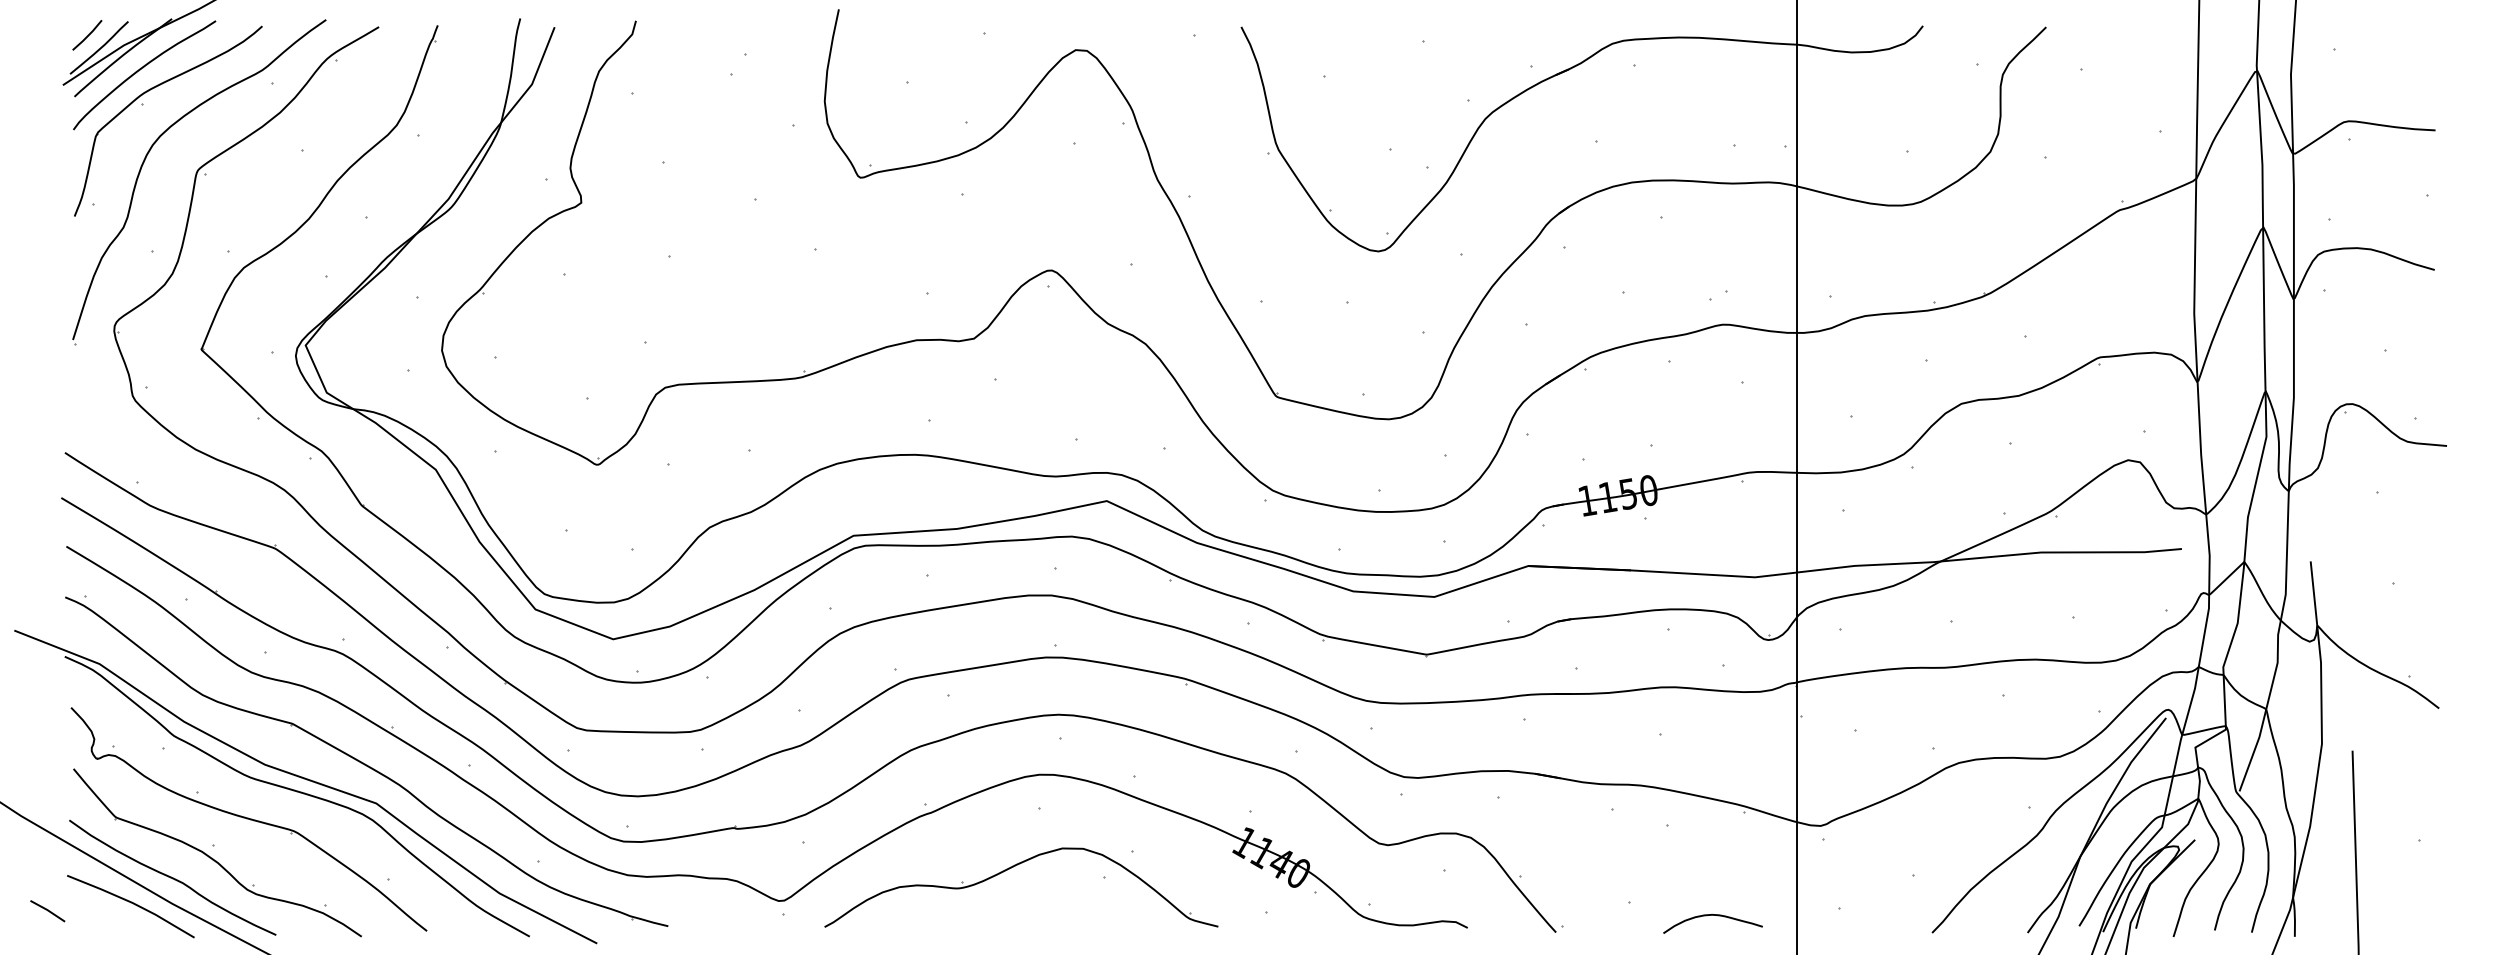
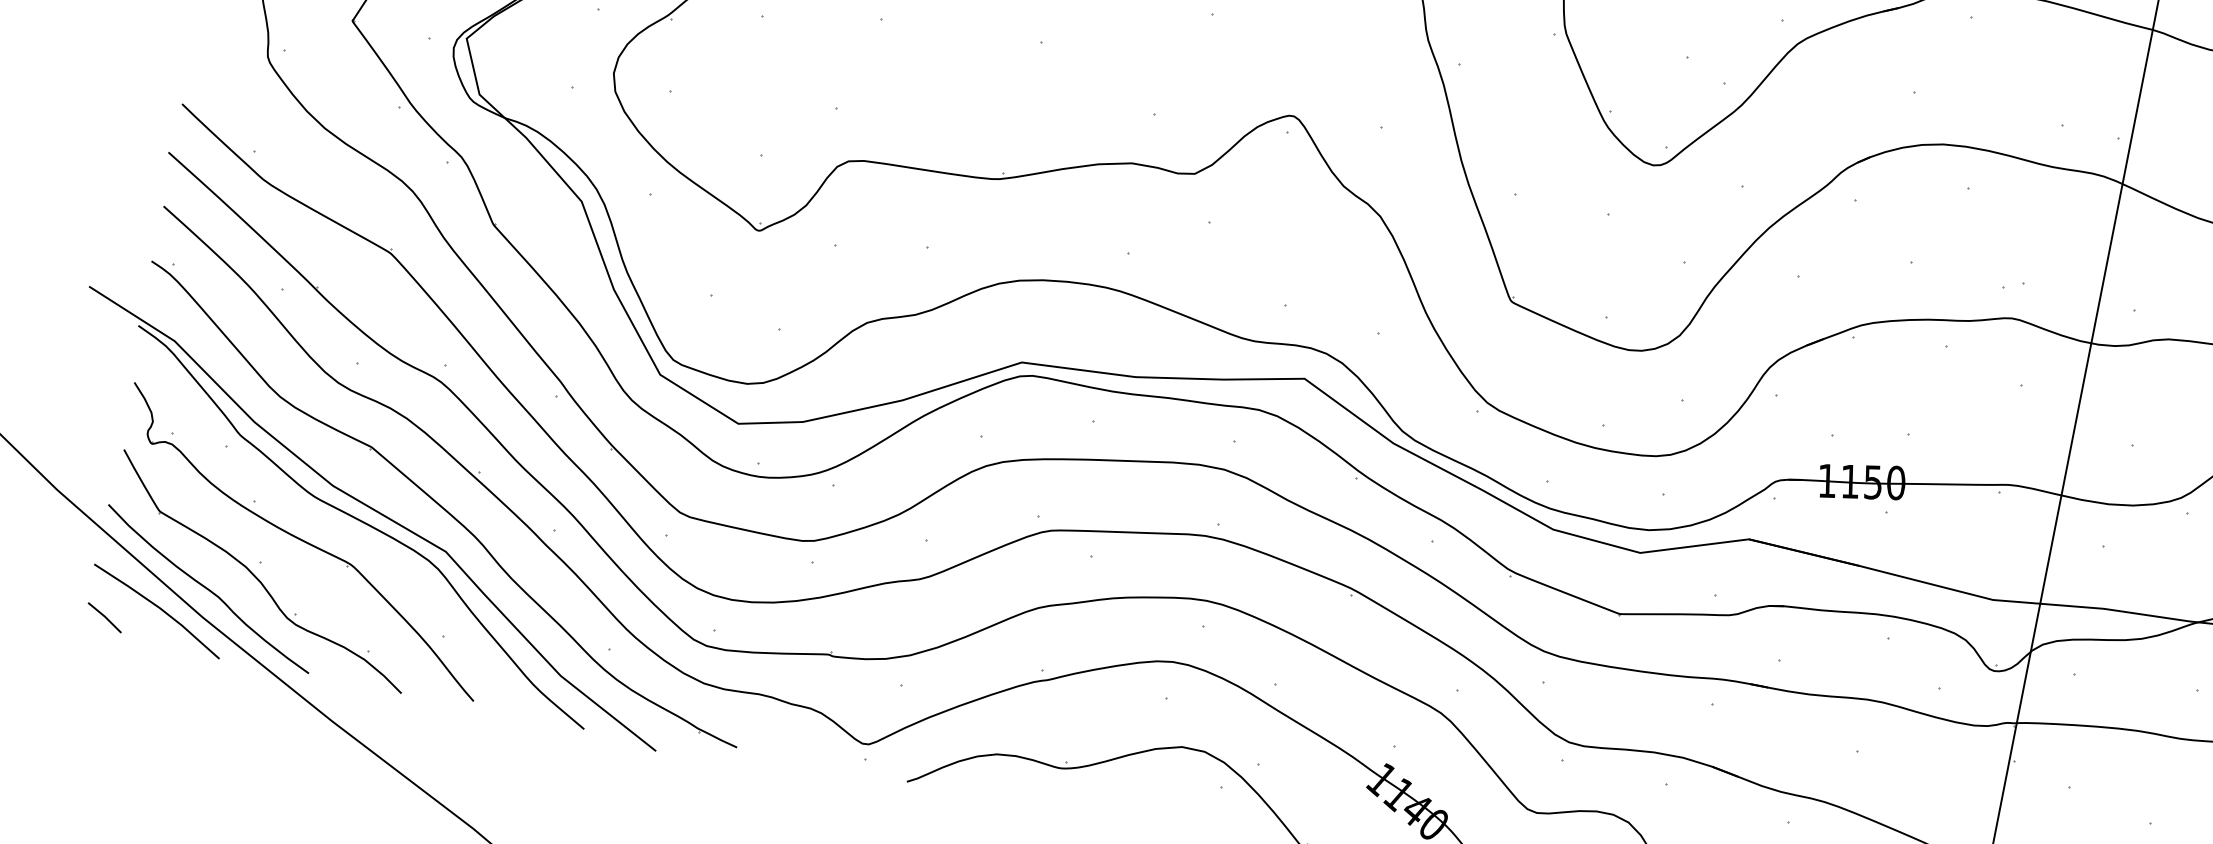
line: (47, 911) -> (104, 618), moved

